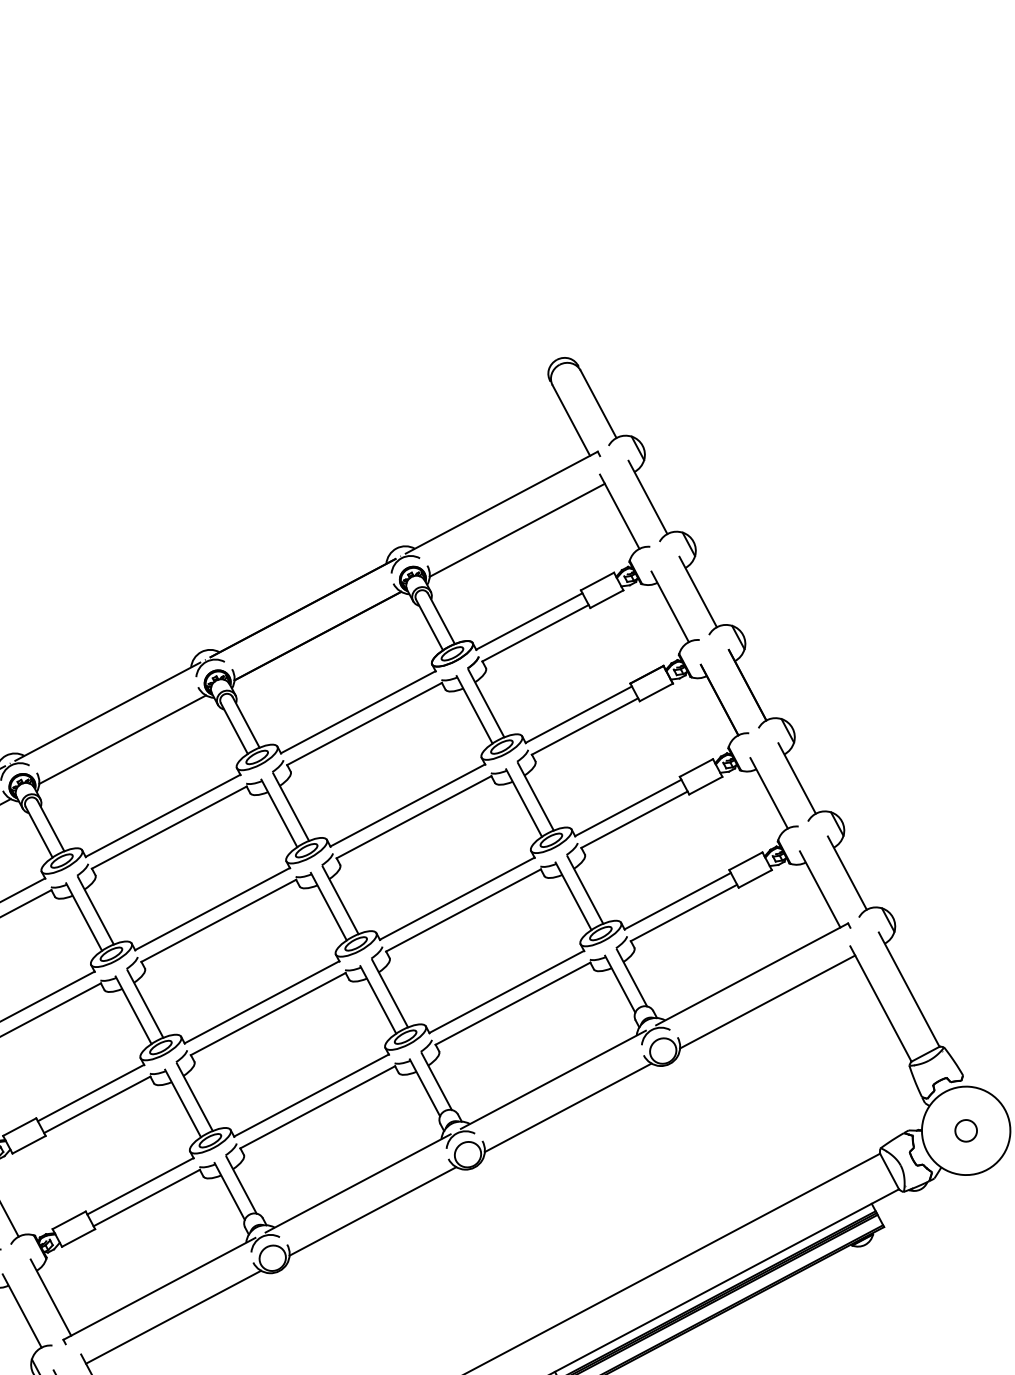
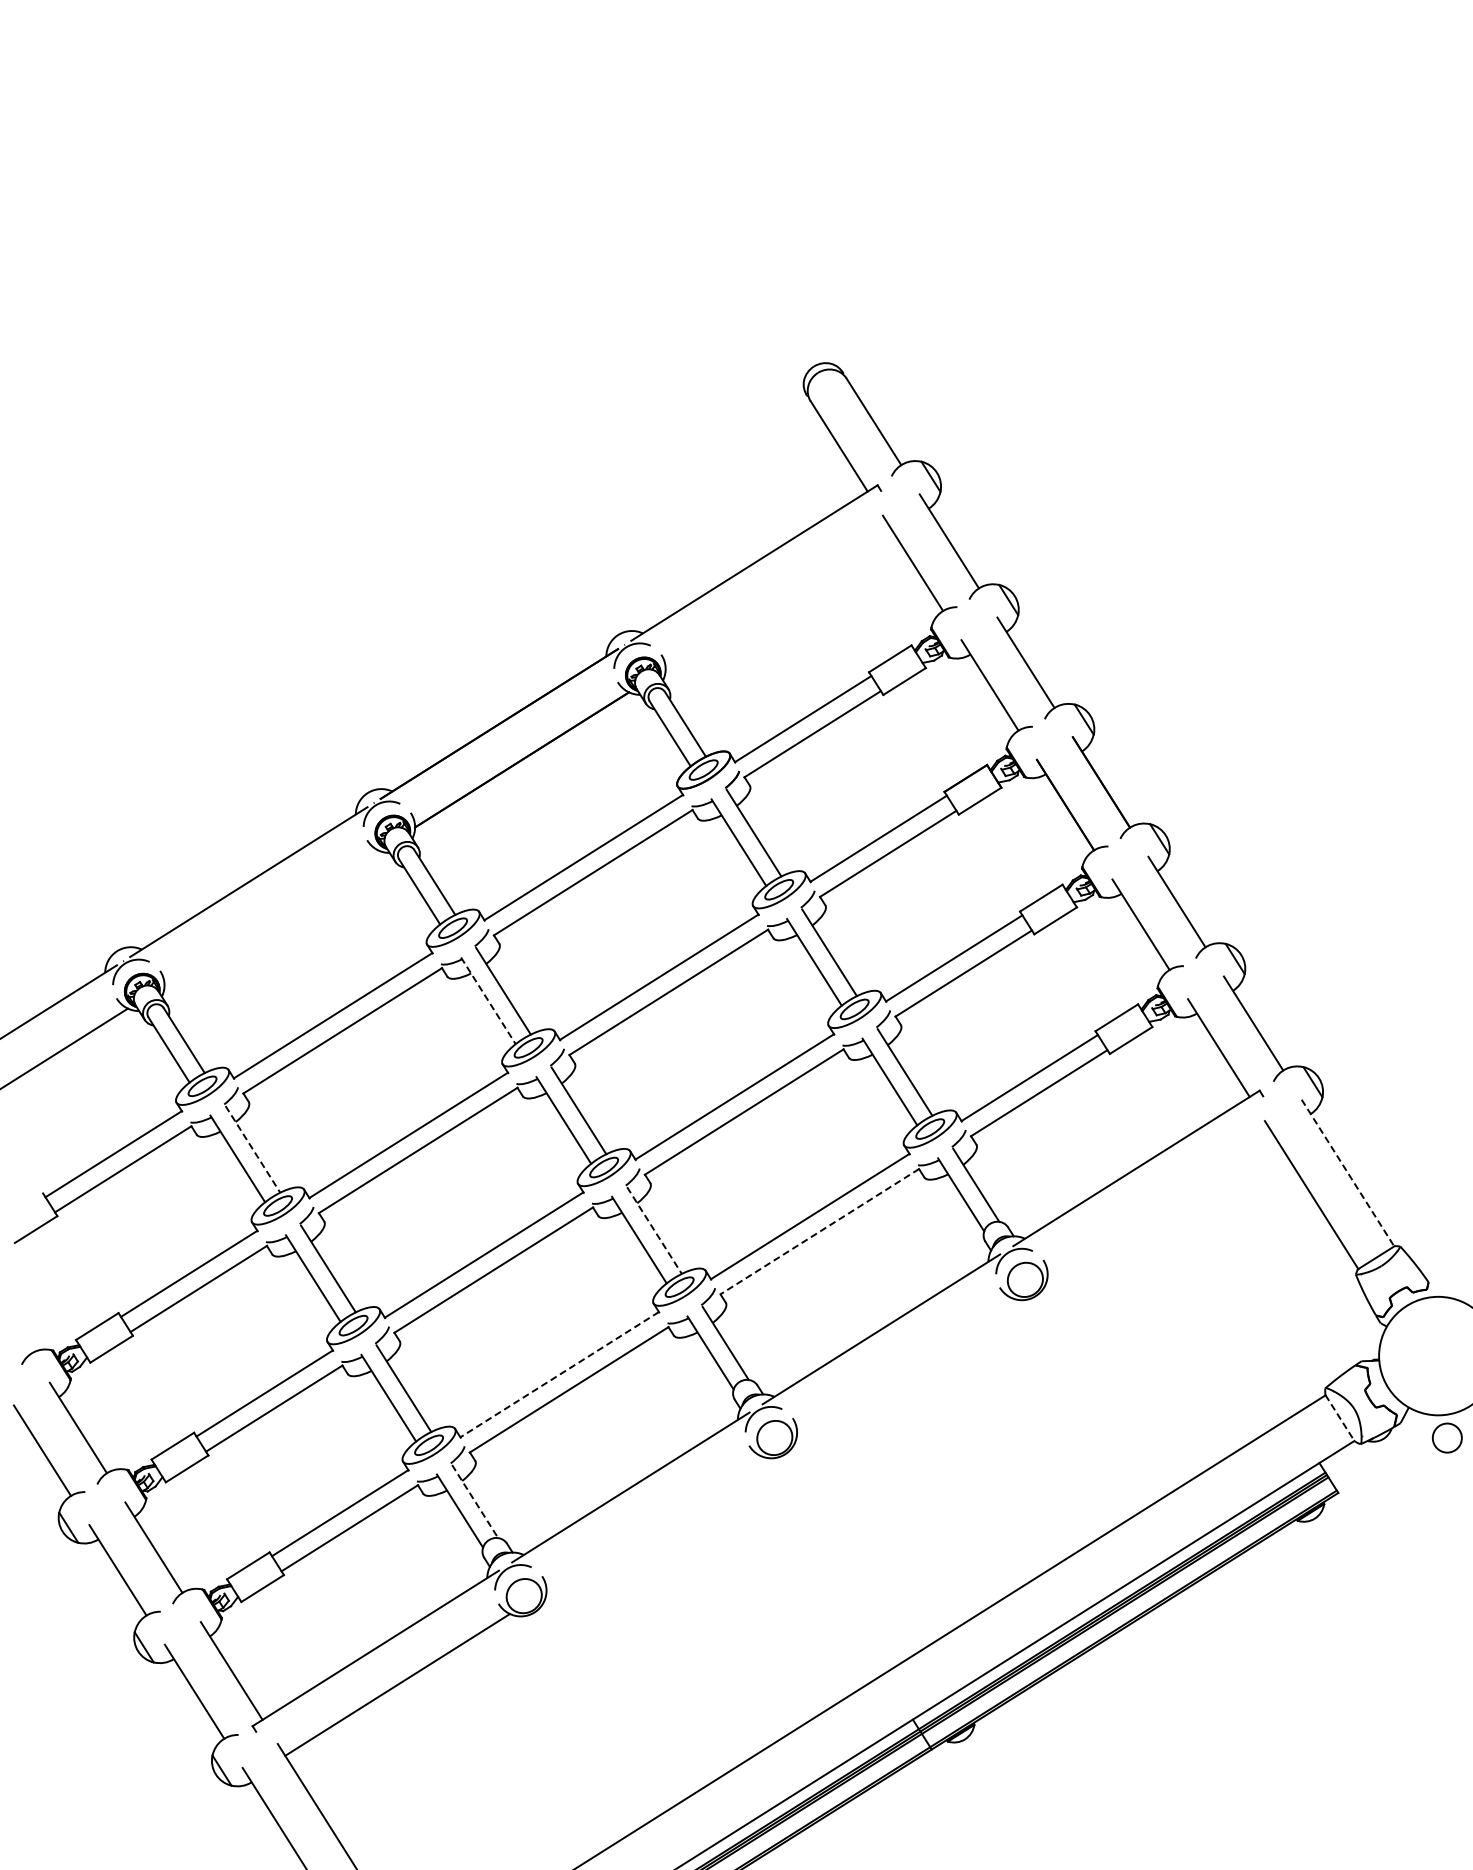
line: (516, 530) -> (777, 598), removed
line: (122, 739) -> (271, 917), removed
line: (279, 813) -> (488, 1001), solid -> dashed
line: (96, 910) -> (253, 1149), solid -> dashed
line: (908, 989) -> (1347, 1173), solid -> dashed
line: (390, 994) -> (654, 1231), solid -> dashed
line: (767, 1001) -> (1159, 1203), removed
line: (512, 1003) -> (819, 1231), solid -> dashed
line: (311, 1095) -> (559, 1374), solid -> dashed
line: (568, 1107) -> (904, 1364), removed
circle: (966, 1130) -> (1447, 1437), moved
line: (889, 1171) -> (1340, 1418), solid -> dashed
line: (241, 1185) -> (475, 1501), solid -> dashed
line: (373, 1210) -> (653, 1522), removed

